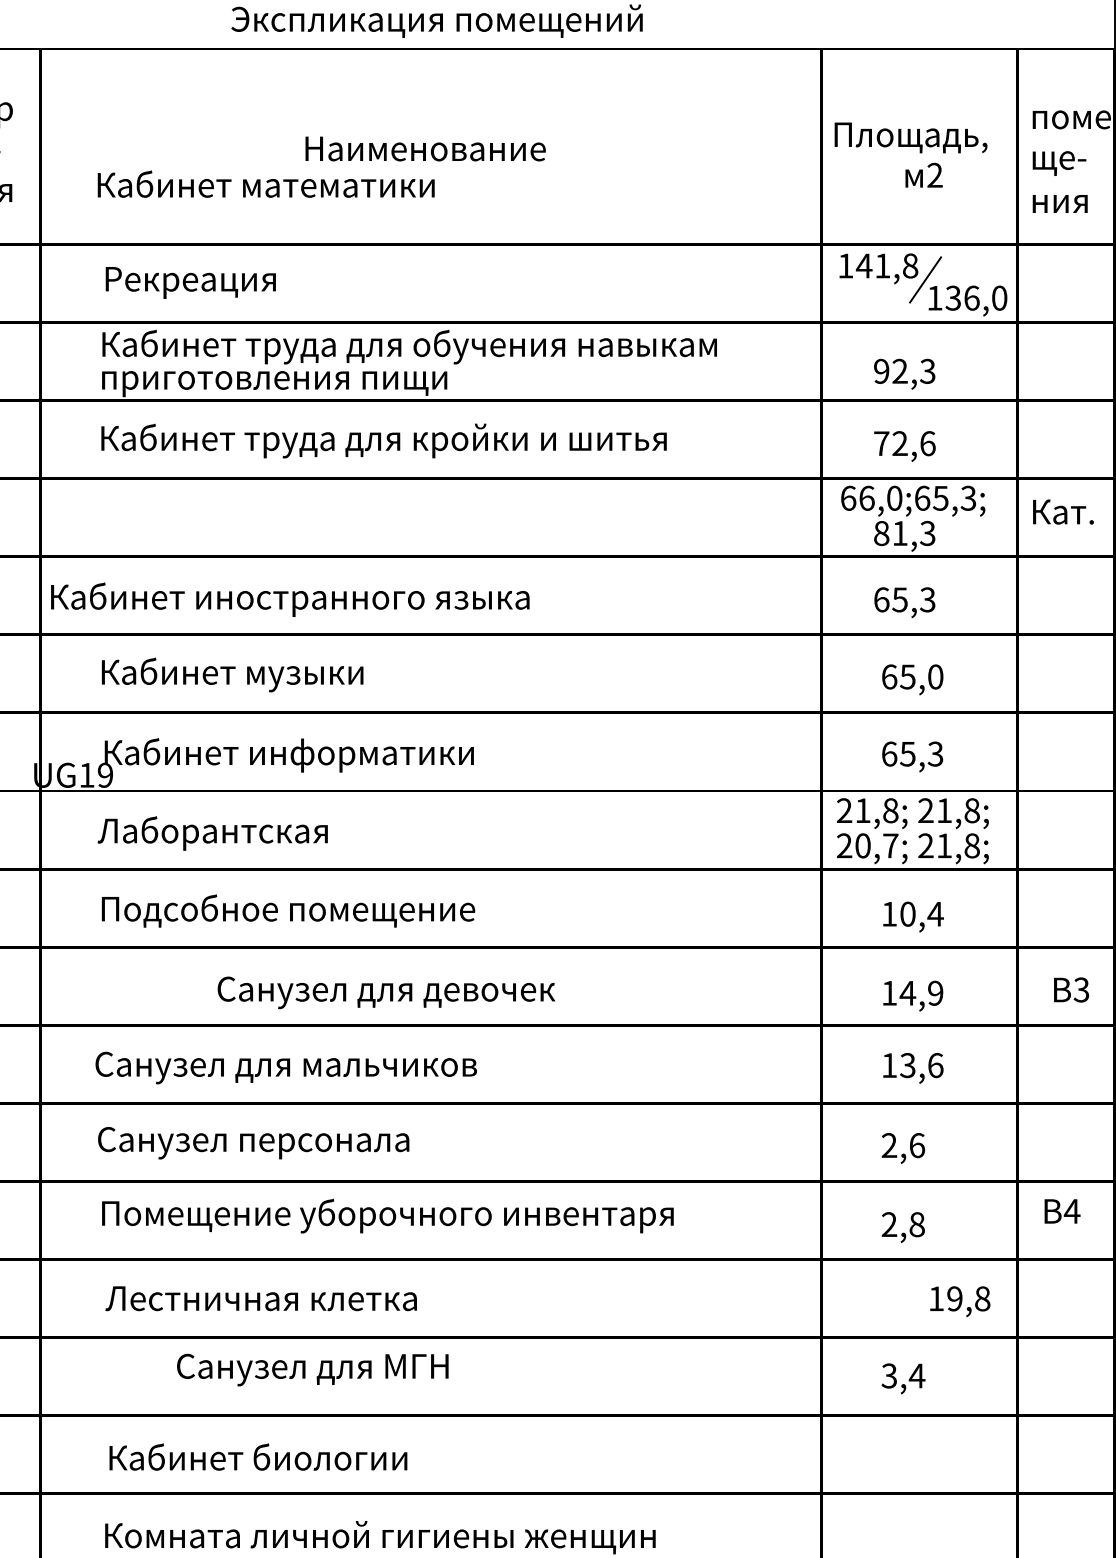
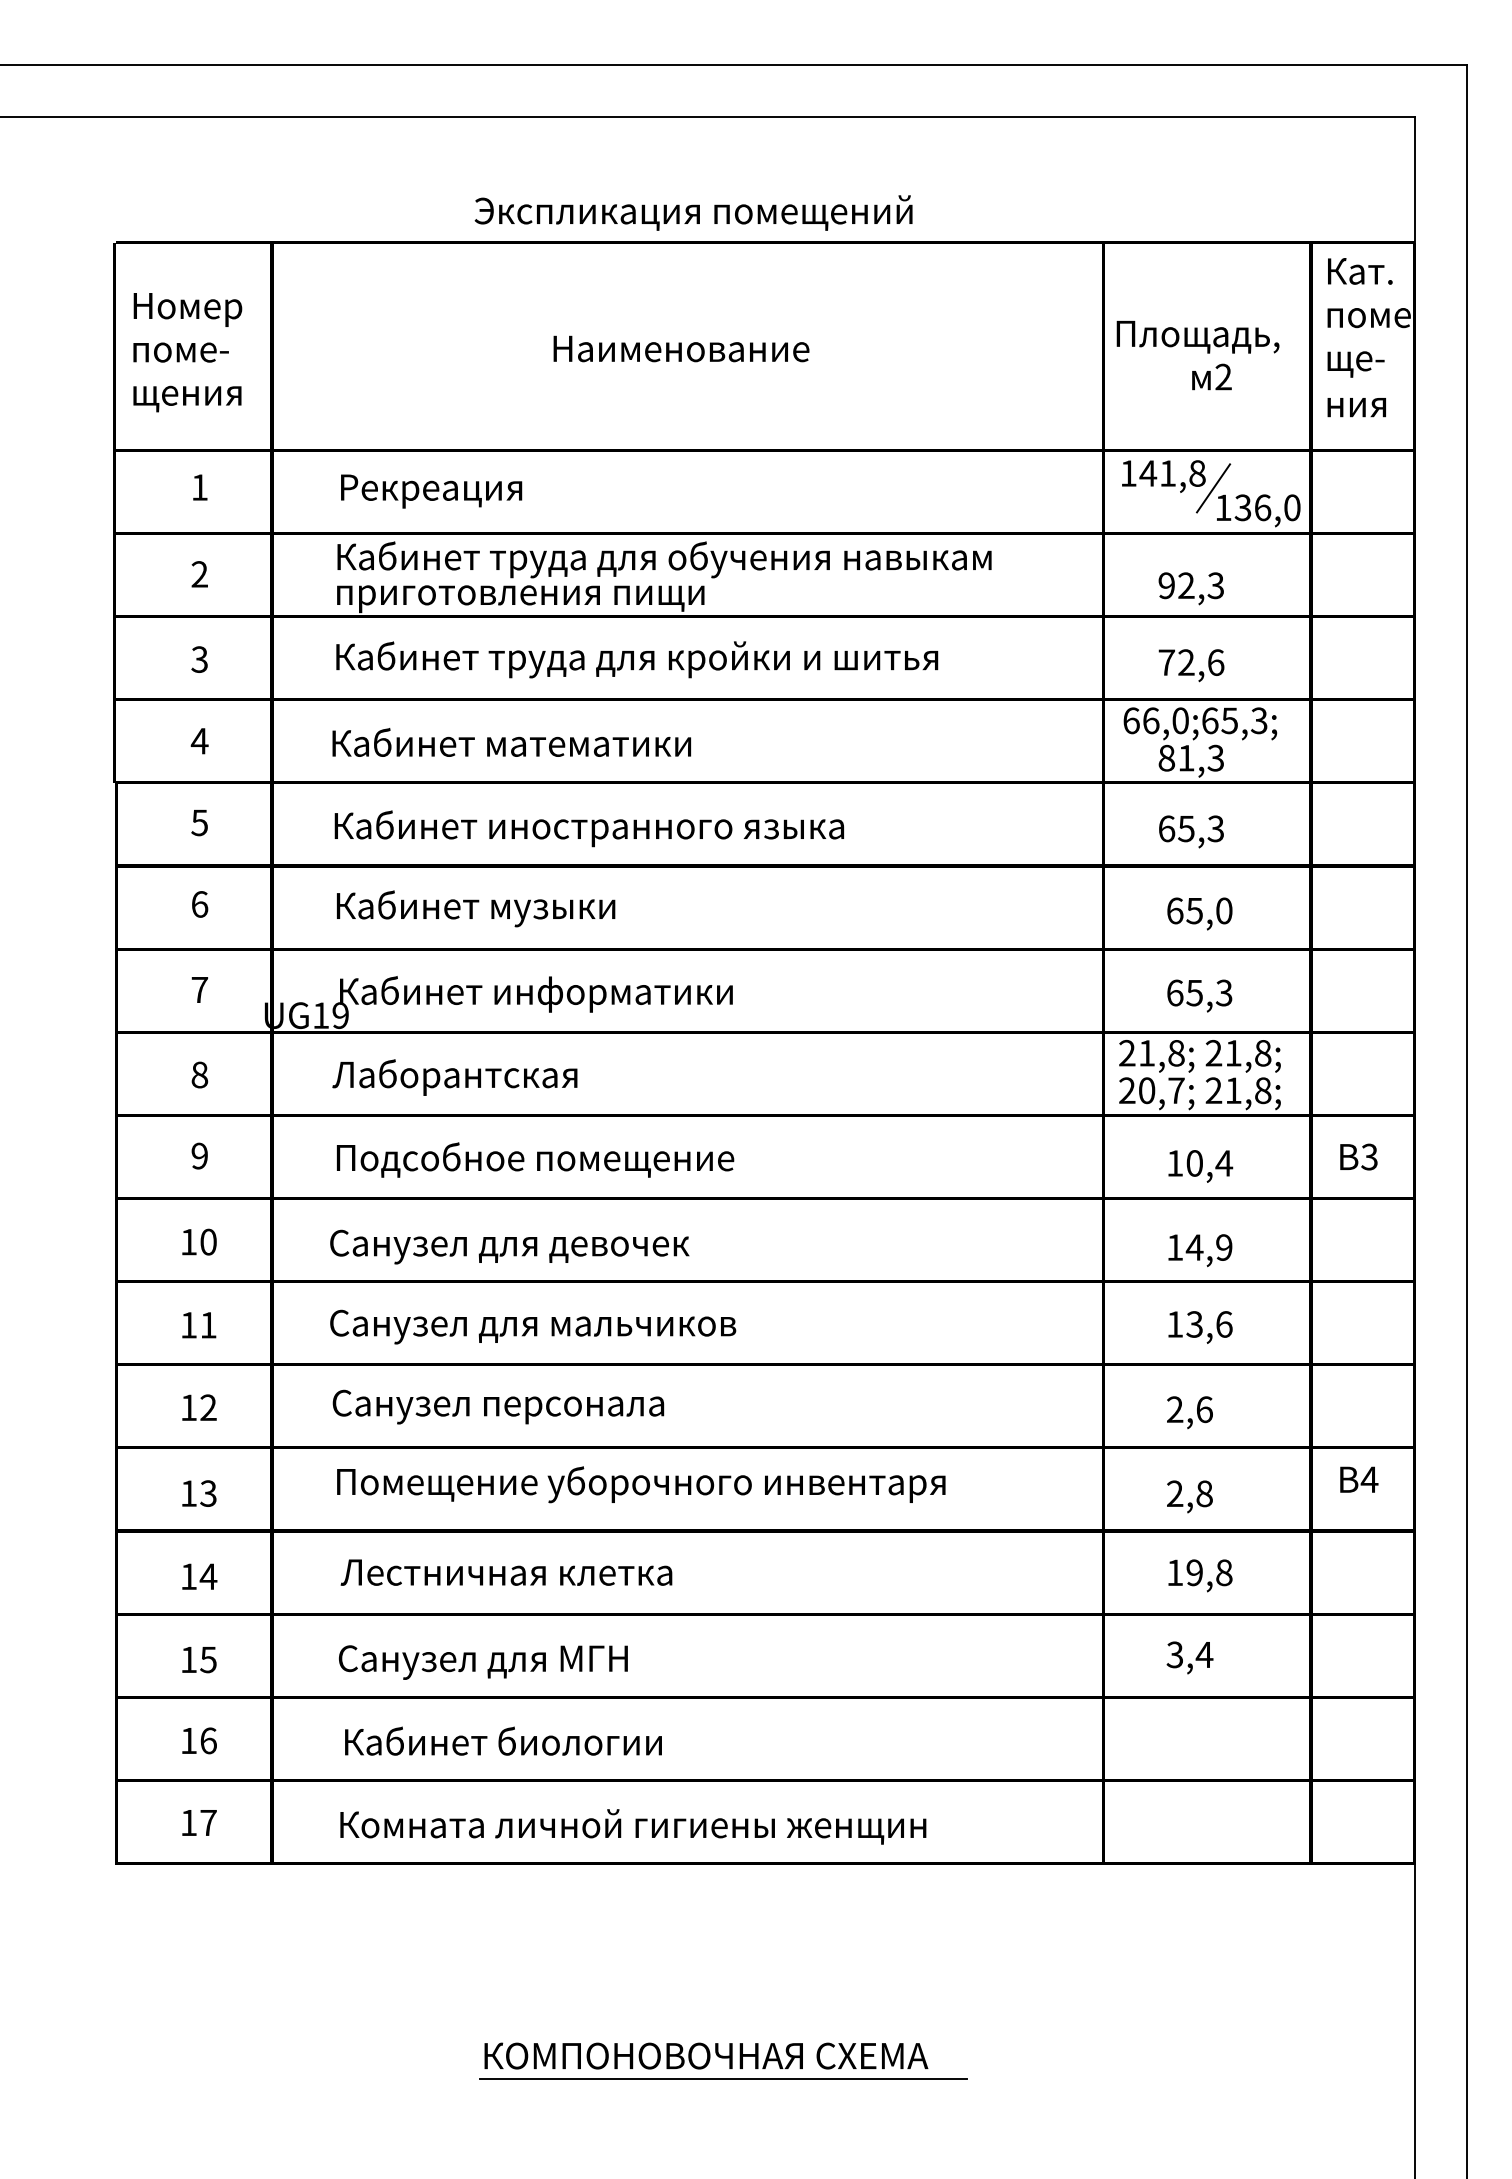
text: (265, 184) -> (511, 742), moved
text: (1063, 512) -> (1360, 271), moved
text: (289, 599) -> (588, 828), moved
text: (1071, 989) -> (1358, 1156), moved
text: (386, 992) -> (509, 1246), moved
text: (960, 1301) -> (1200, 1575), moved
text: (312, 1369) -> (483, 1662), moved

